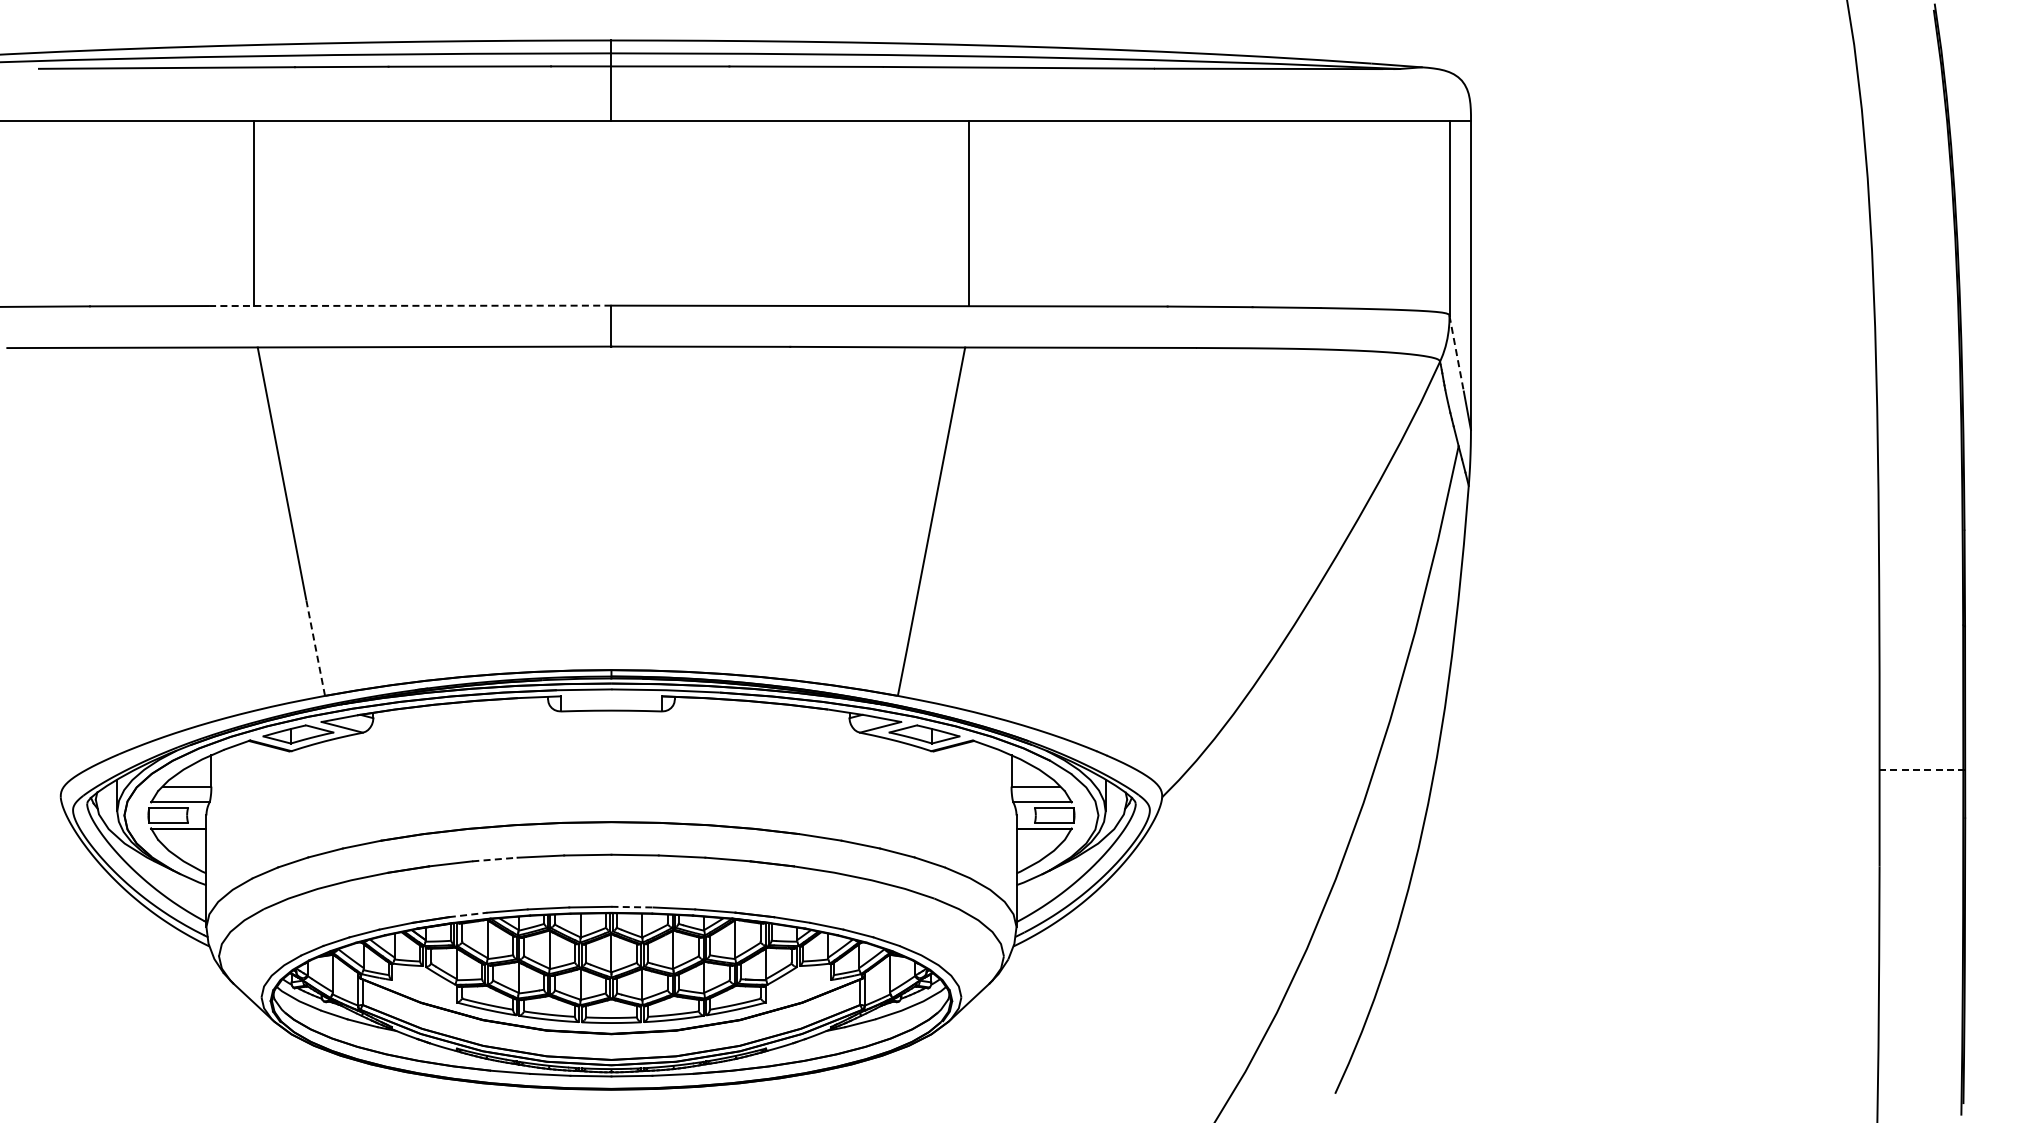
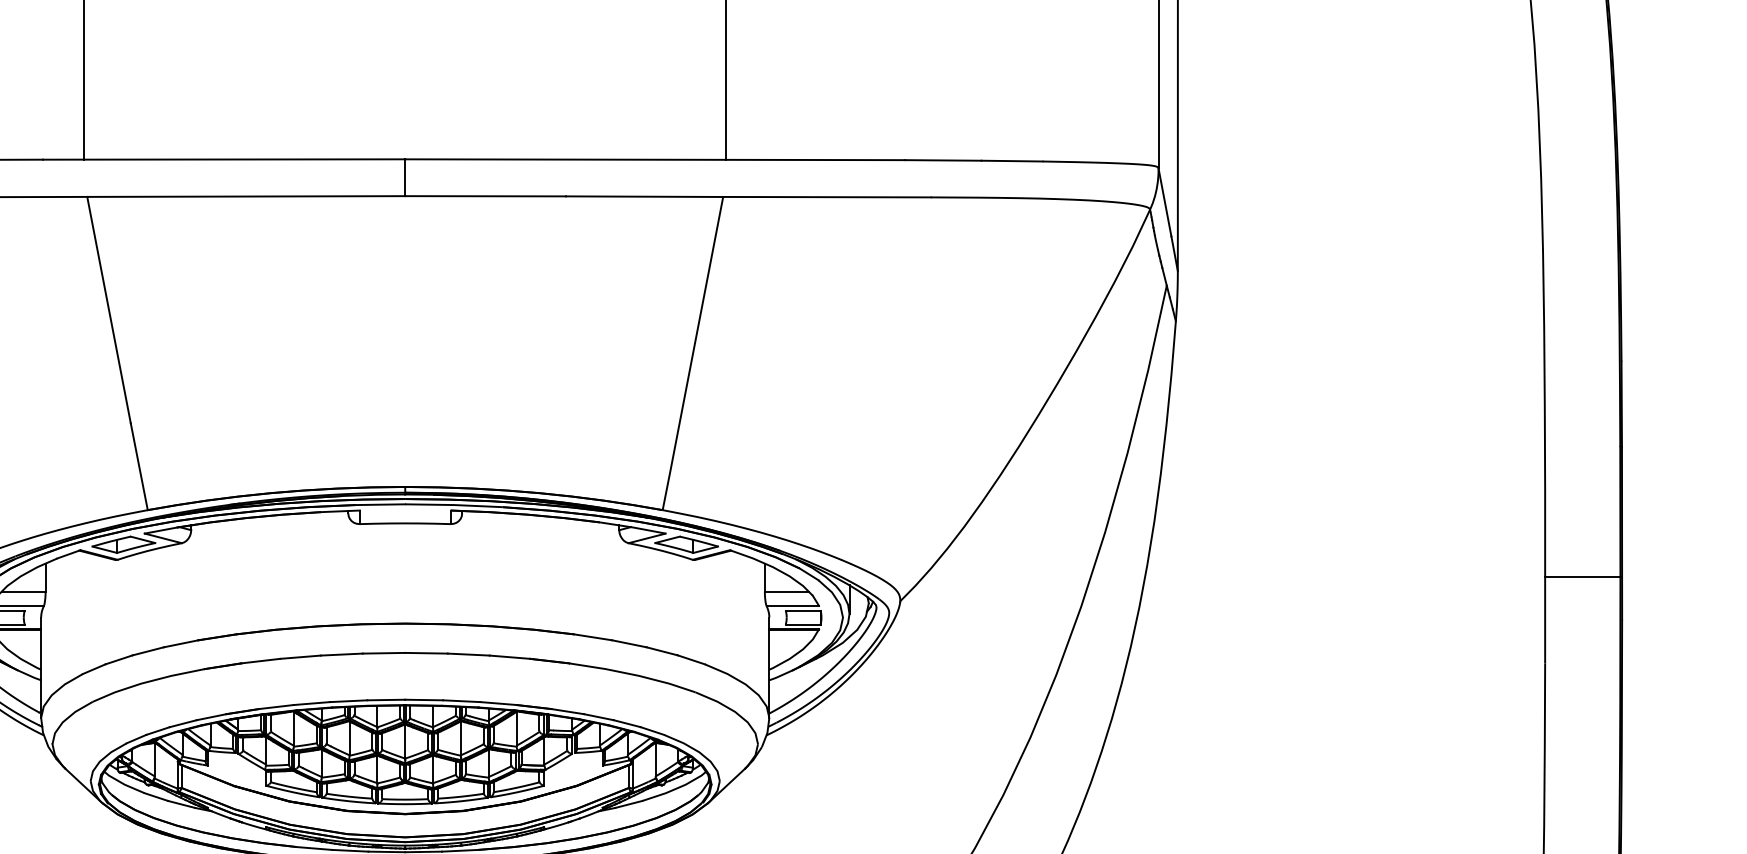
line: (409, 305) -> (223, 159), dashed -> solid
line: (1456, 353) -> (1164, 202), dashed -> solid
line: (315, 647) -> (139, 466), dashed -> solid
line: (1922, 769) -> (1583, 576), dashed -> solid
line: (494, 859) -> (300, 657), dashed -> solid
line: (633, 907) -> (425, 700), dashed -> solid
line: (468, 914) -> (276, 706), dashed -> solid

